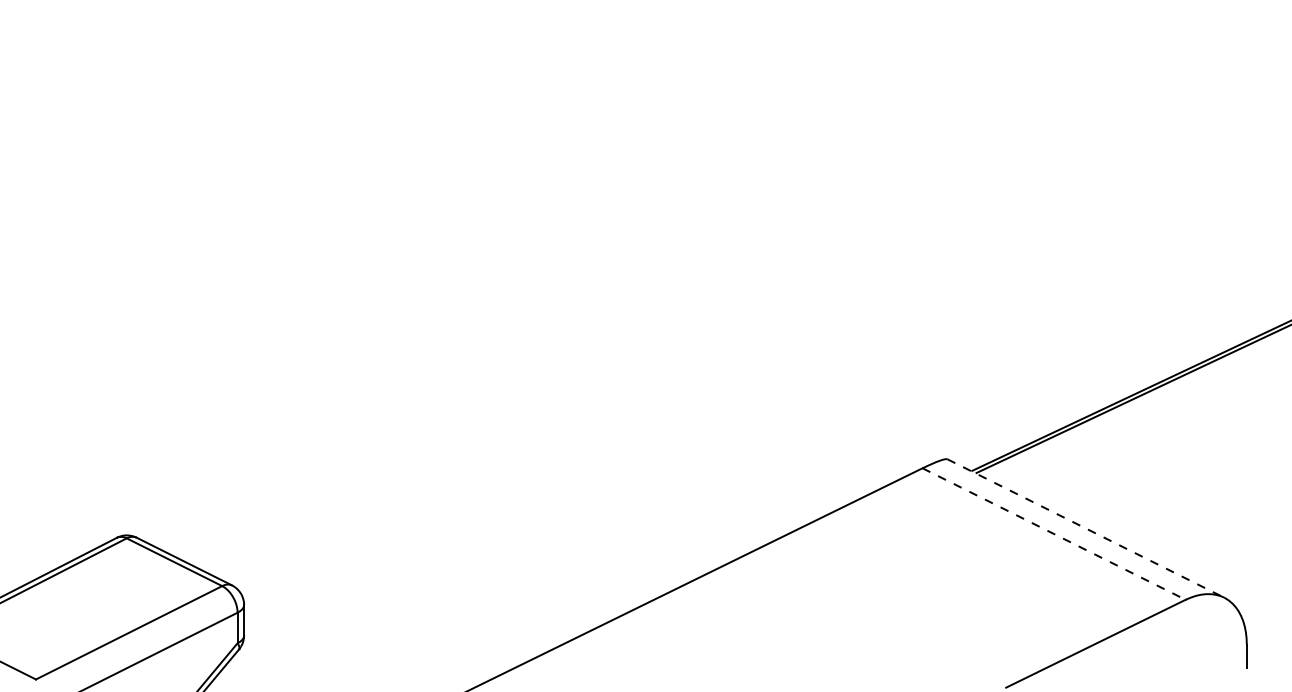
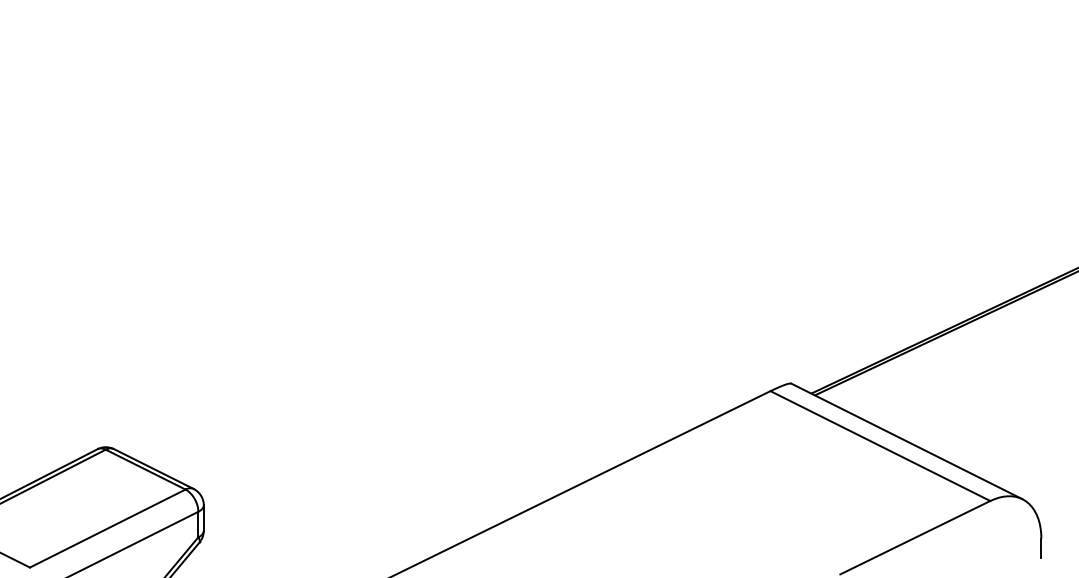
line: (1085, 528) -> (906, 441), dashed -> solid
line: (1054, 534) -> (880, 446), dashed -> solid

